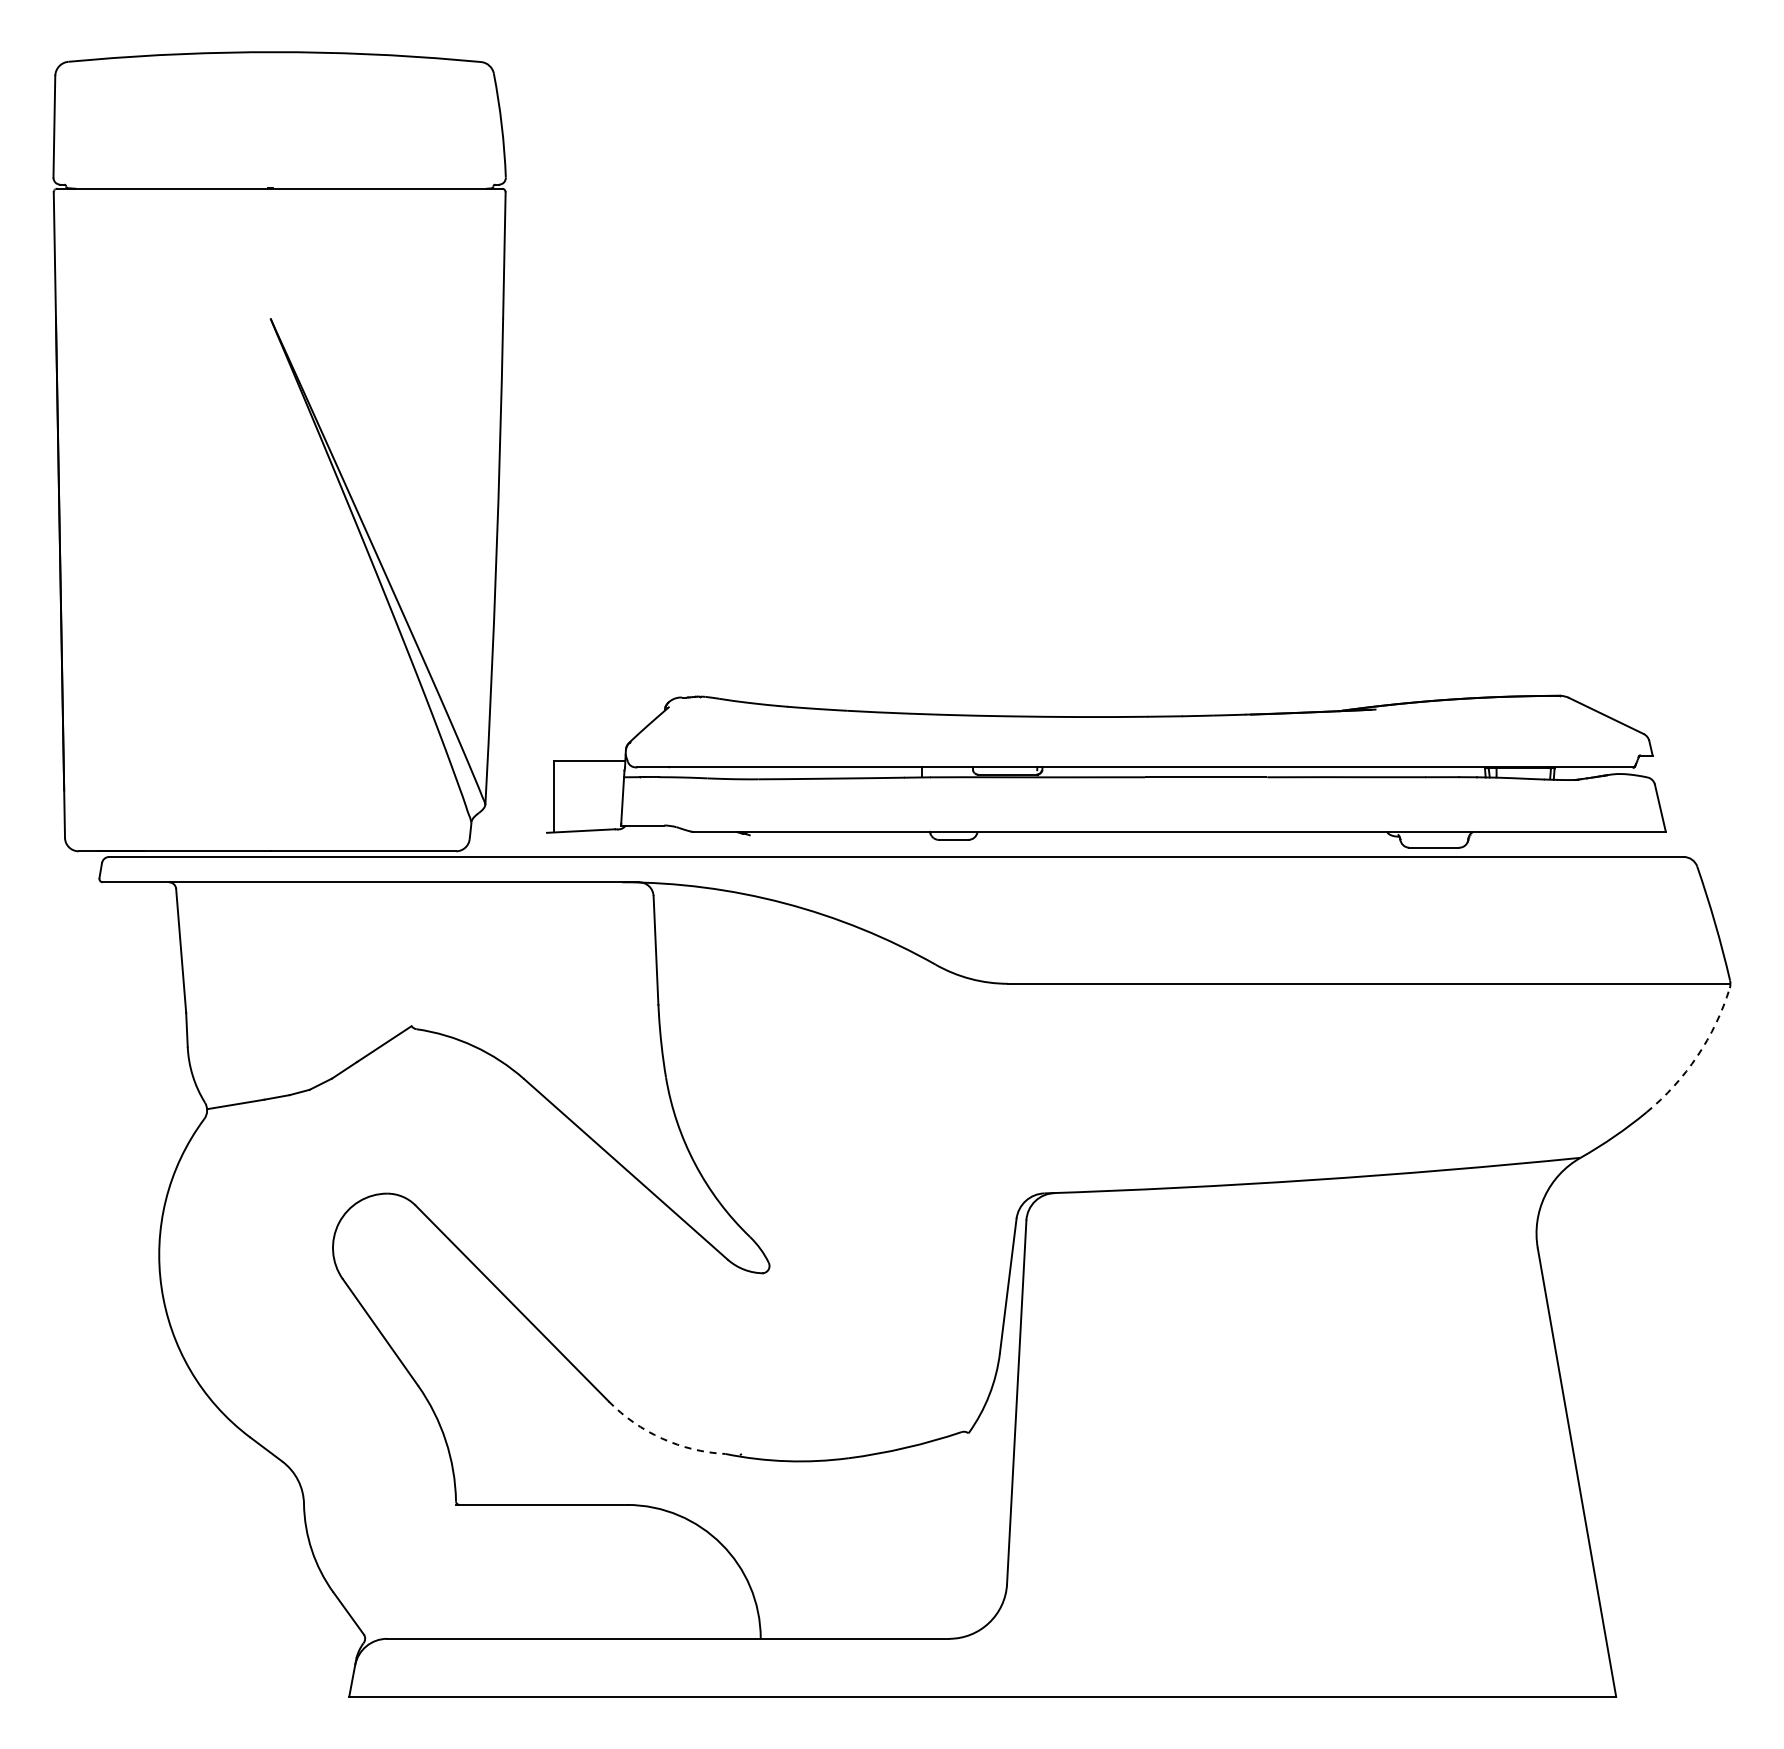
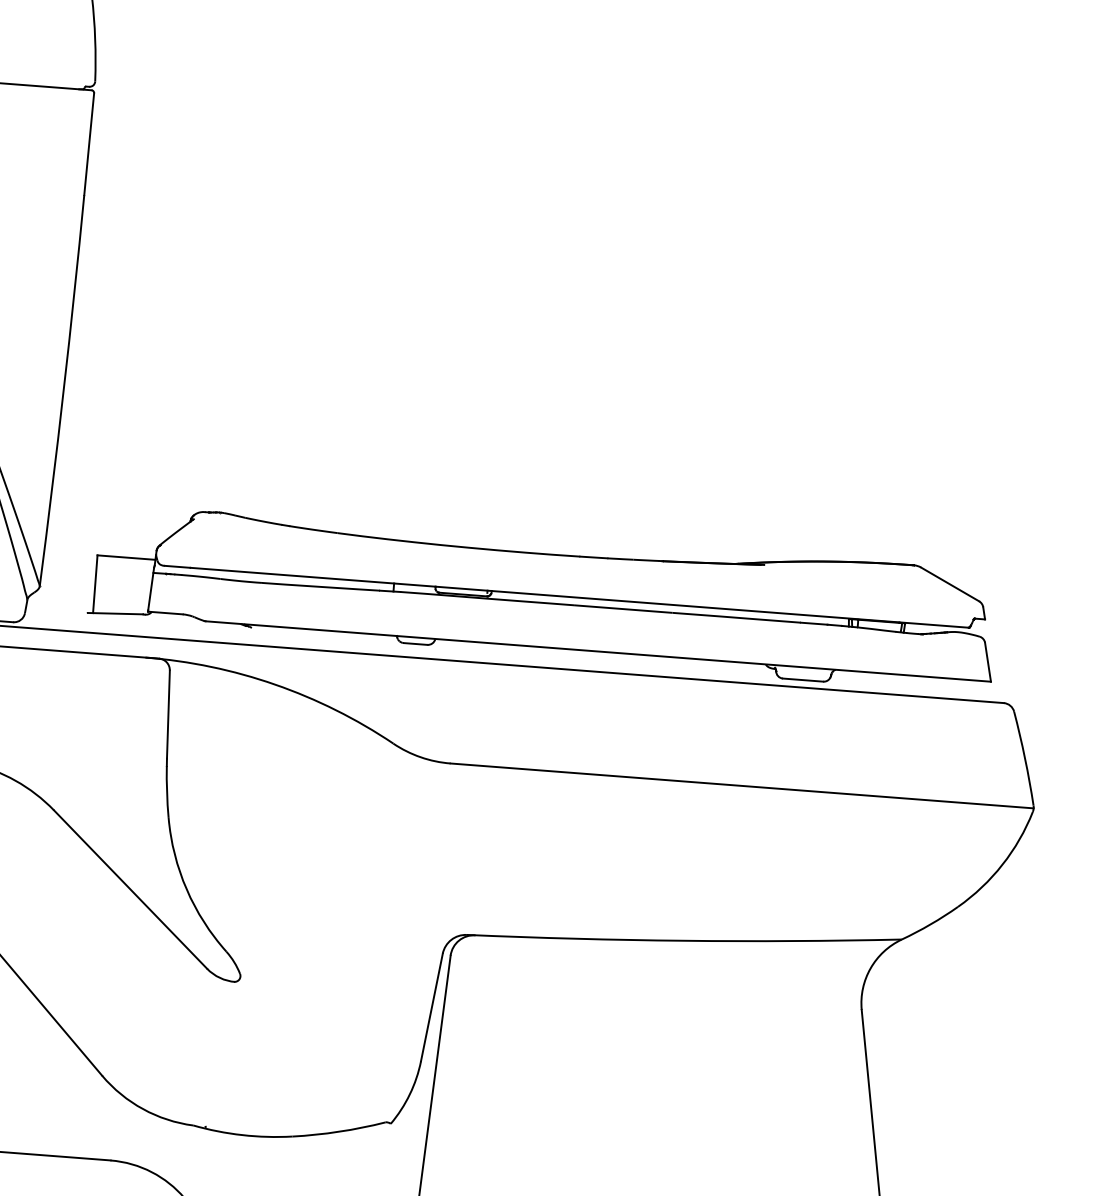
arc: (1697, 1056) -> (1002, 864), dashed -> solid
arc: (662, 1438) -> (143, 1109), dashed -> solid

